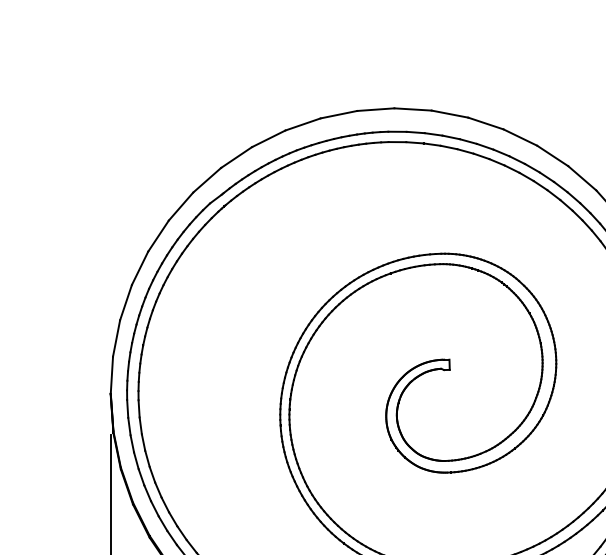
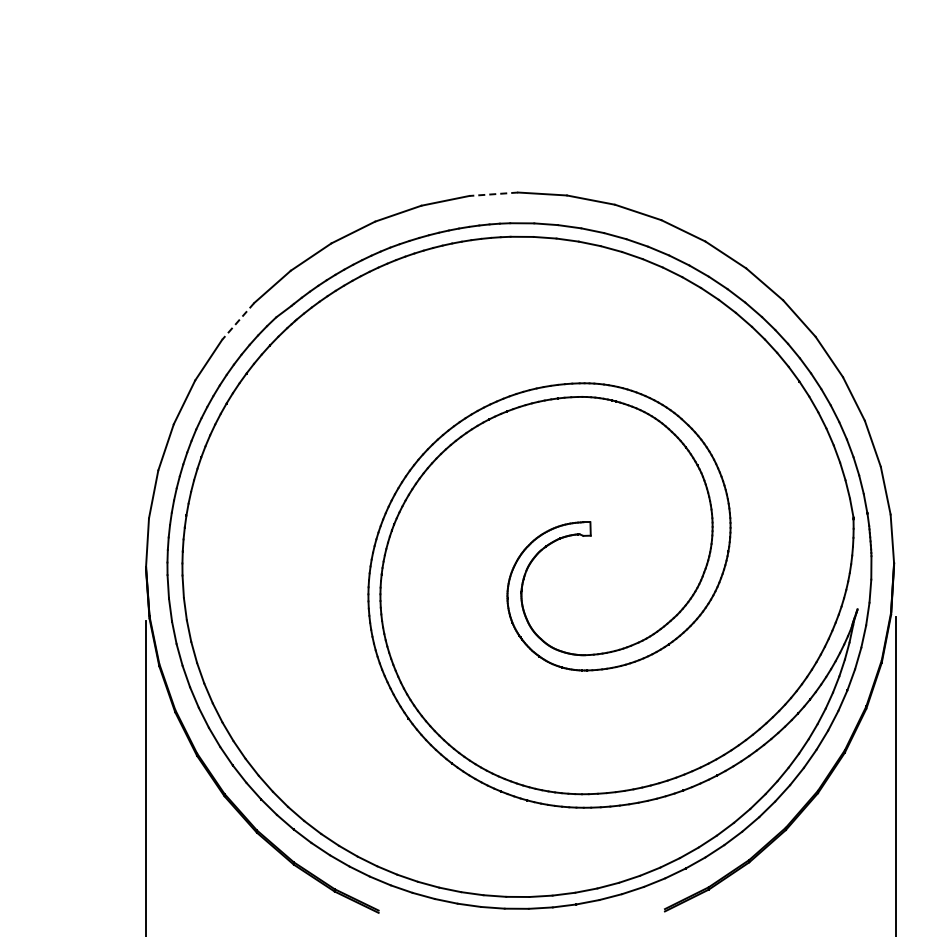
line: (375, 109) -> (493, 194), solid -> dashed
line: (180, 206) -> (237, 321), solid -> dashed

